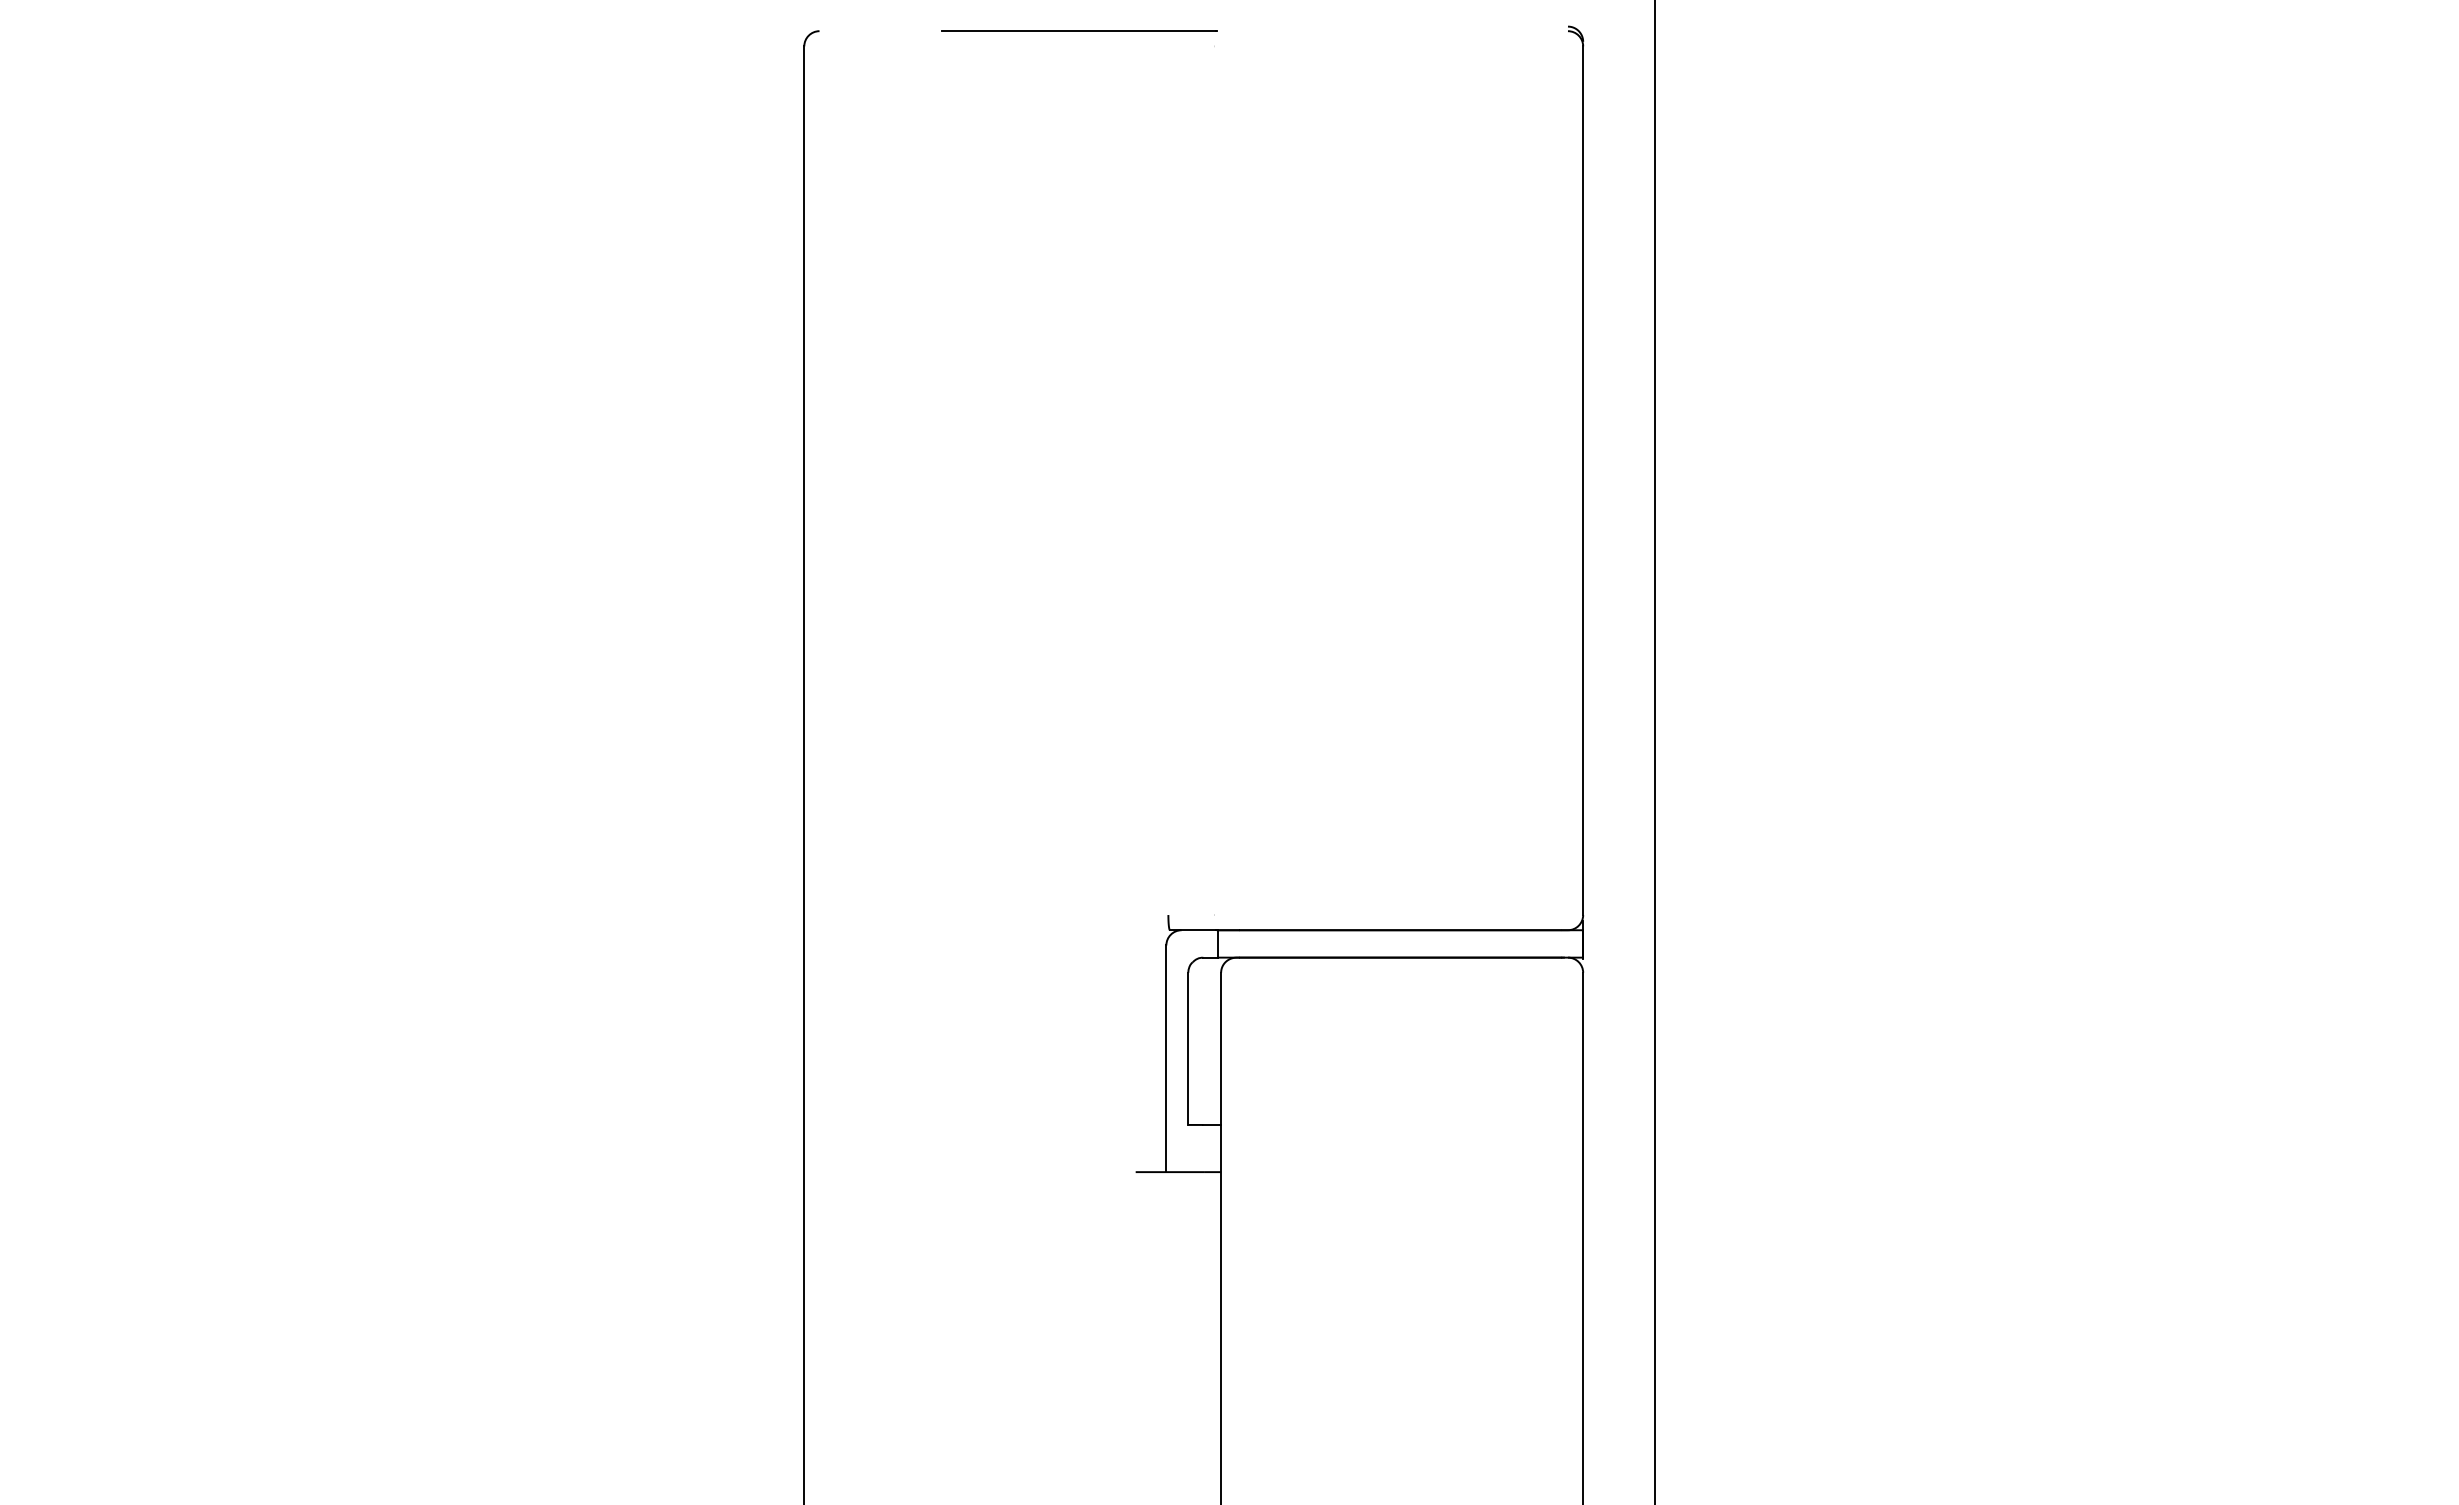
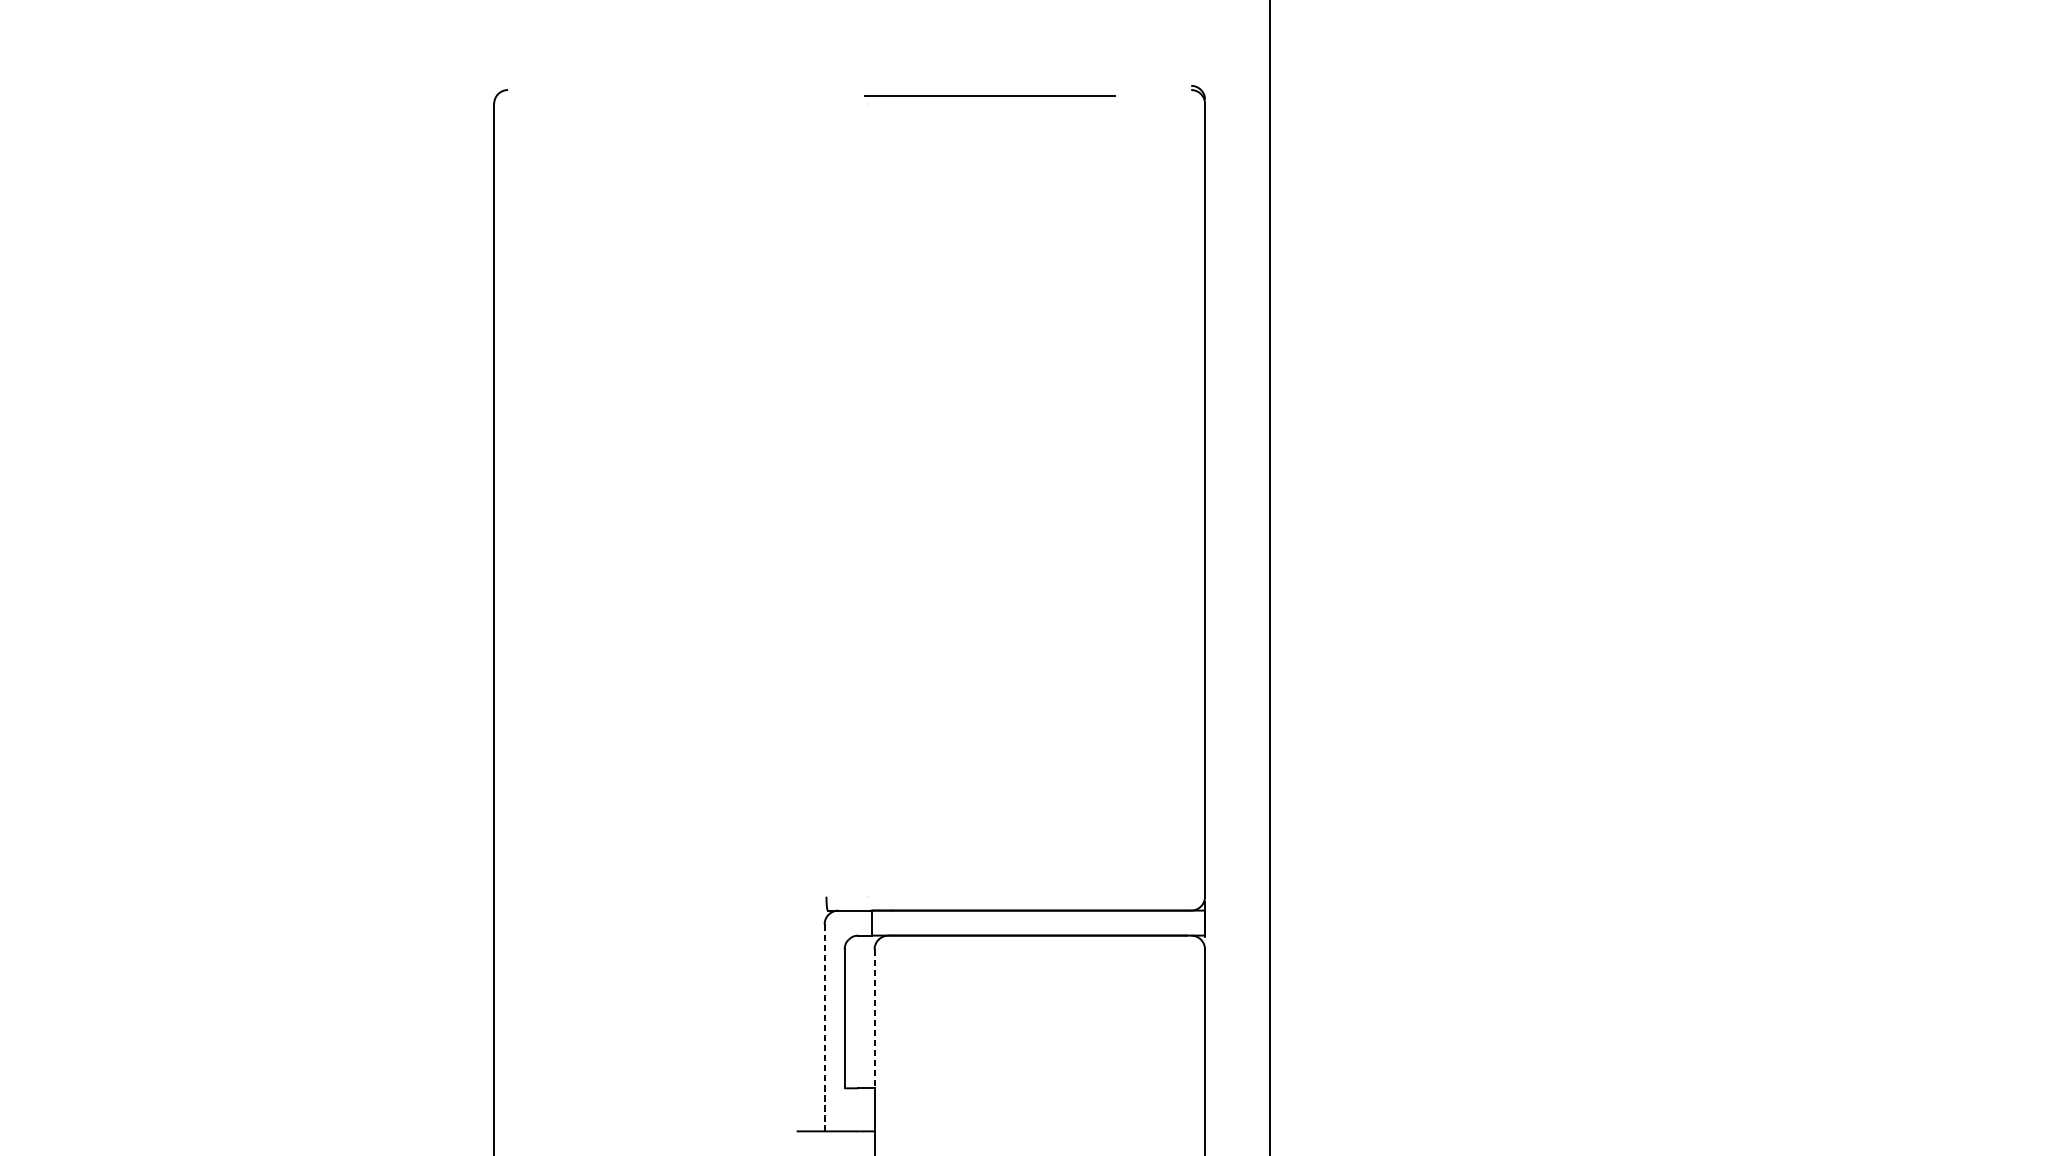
line: (1079, 30) -> (989, 95), moved
line: (1221, 1049) -> (874, 1019), solid -> dashed
line: (1166, 1059) -> (824, 1028), solid -> dashed

